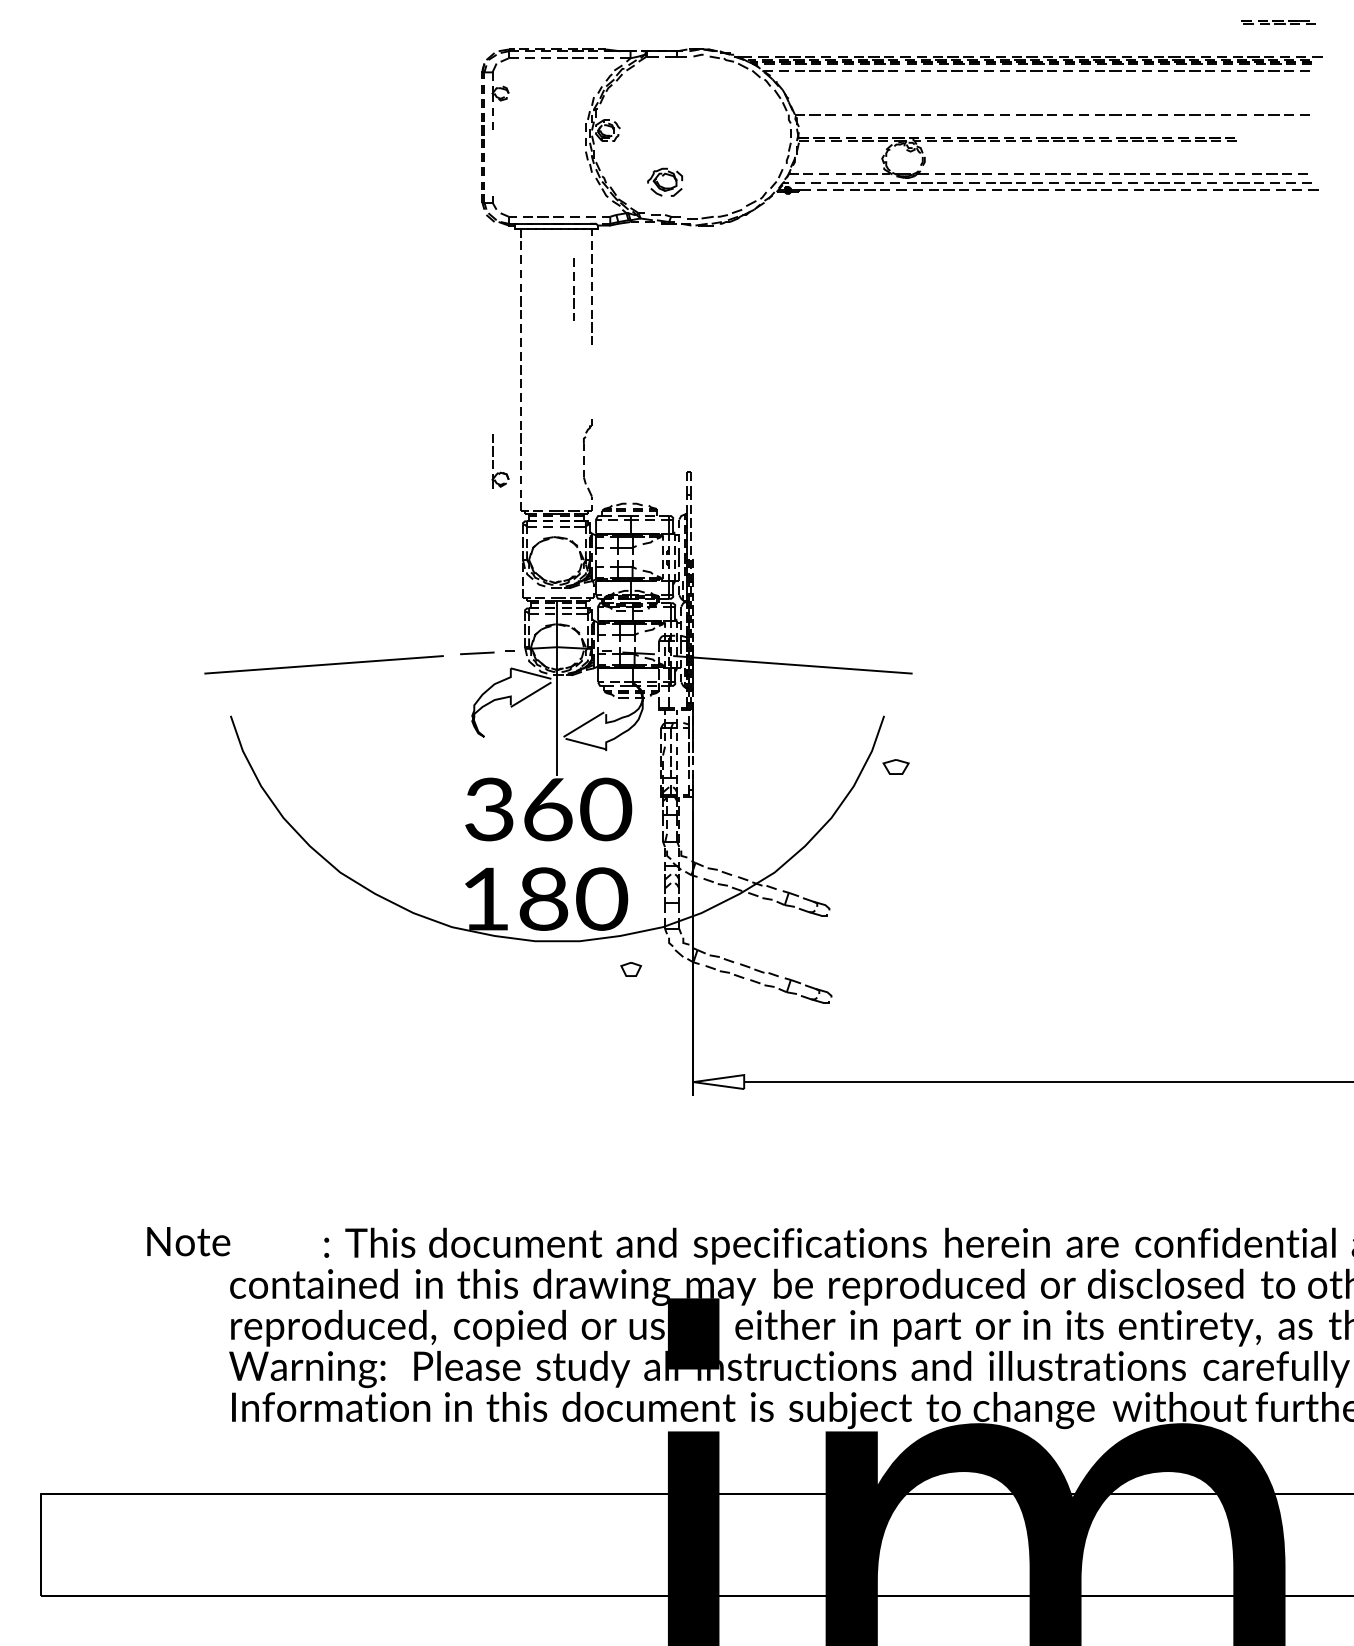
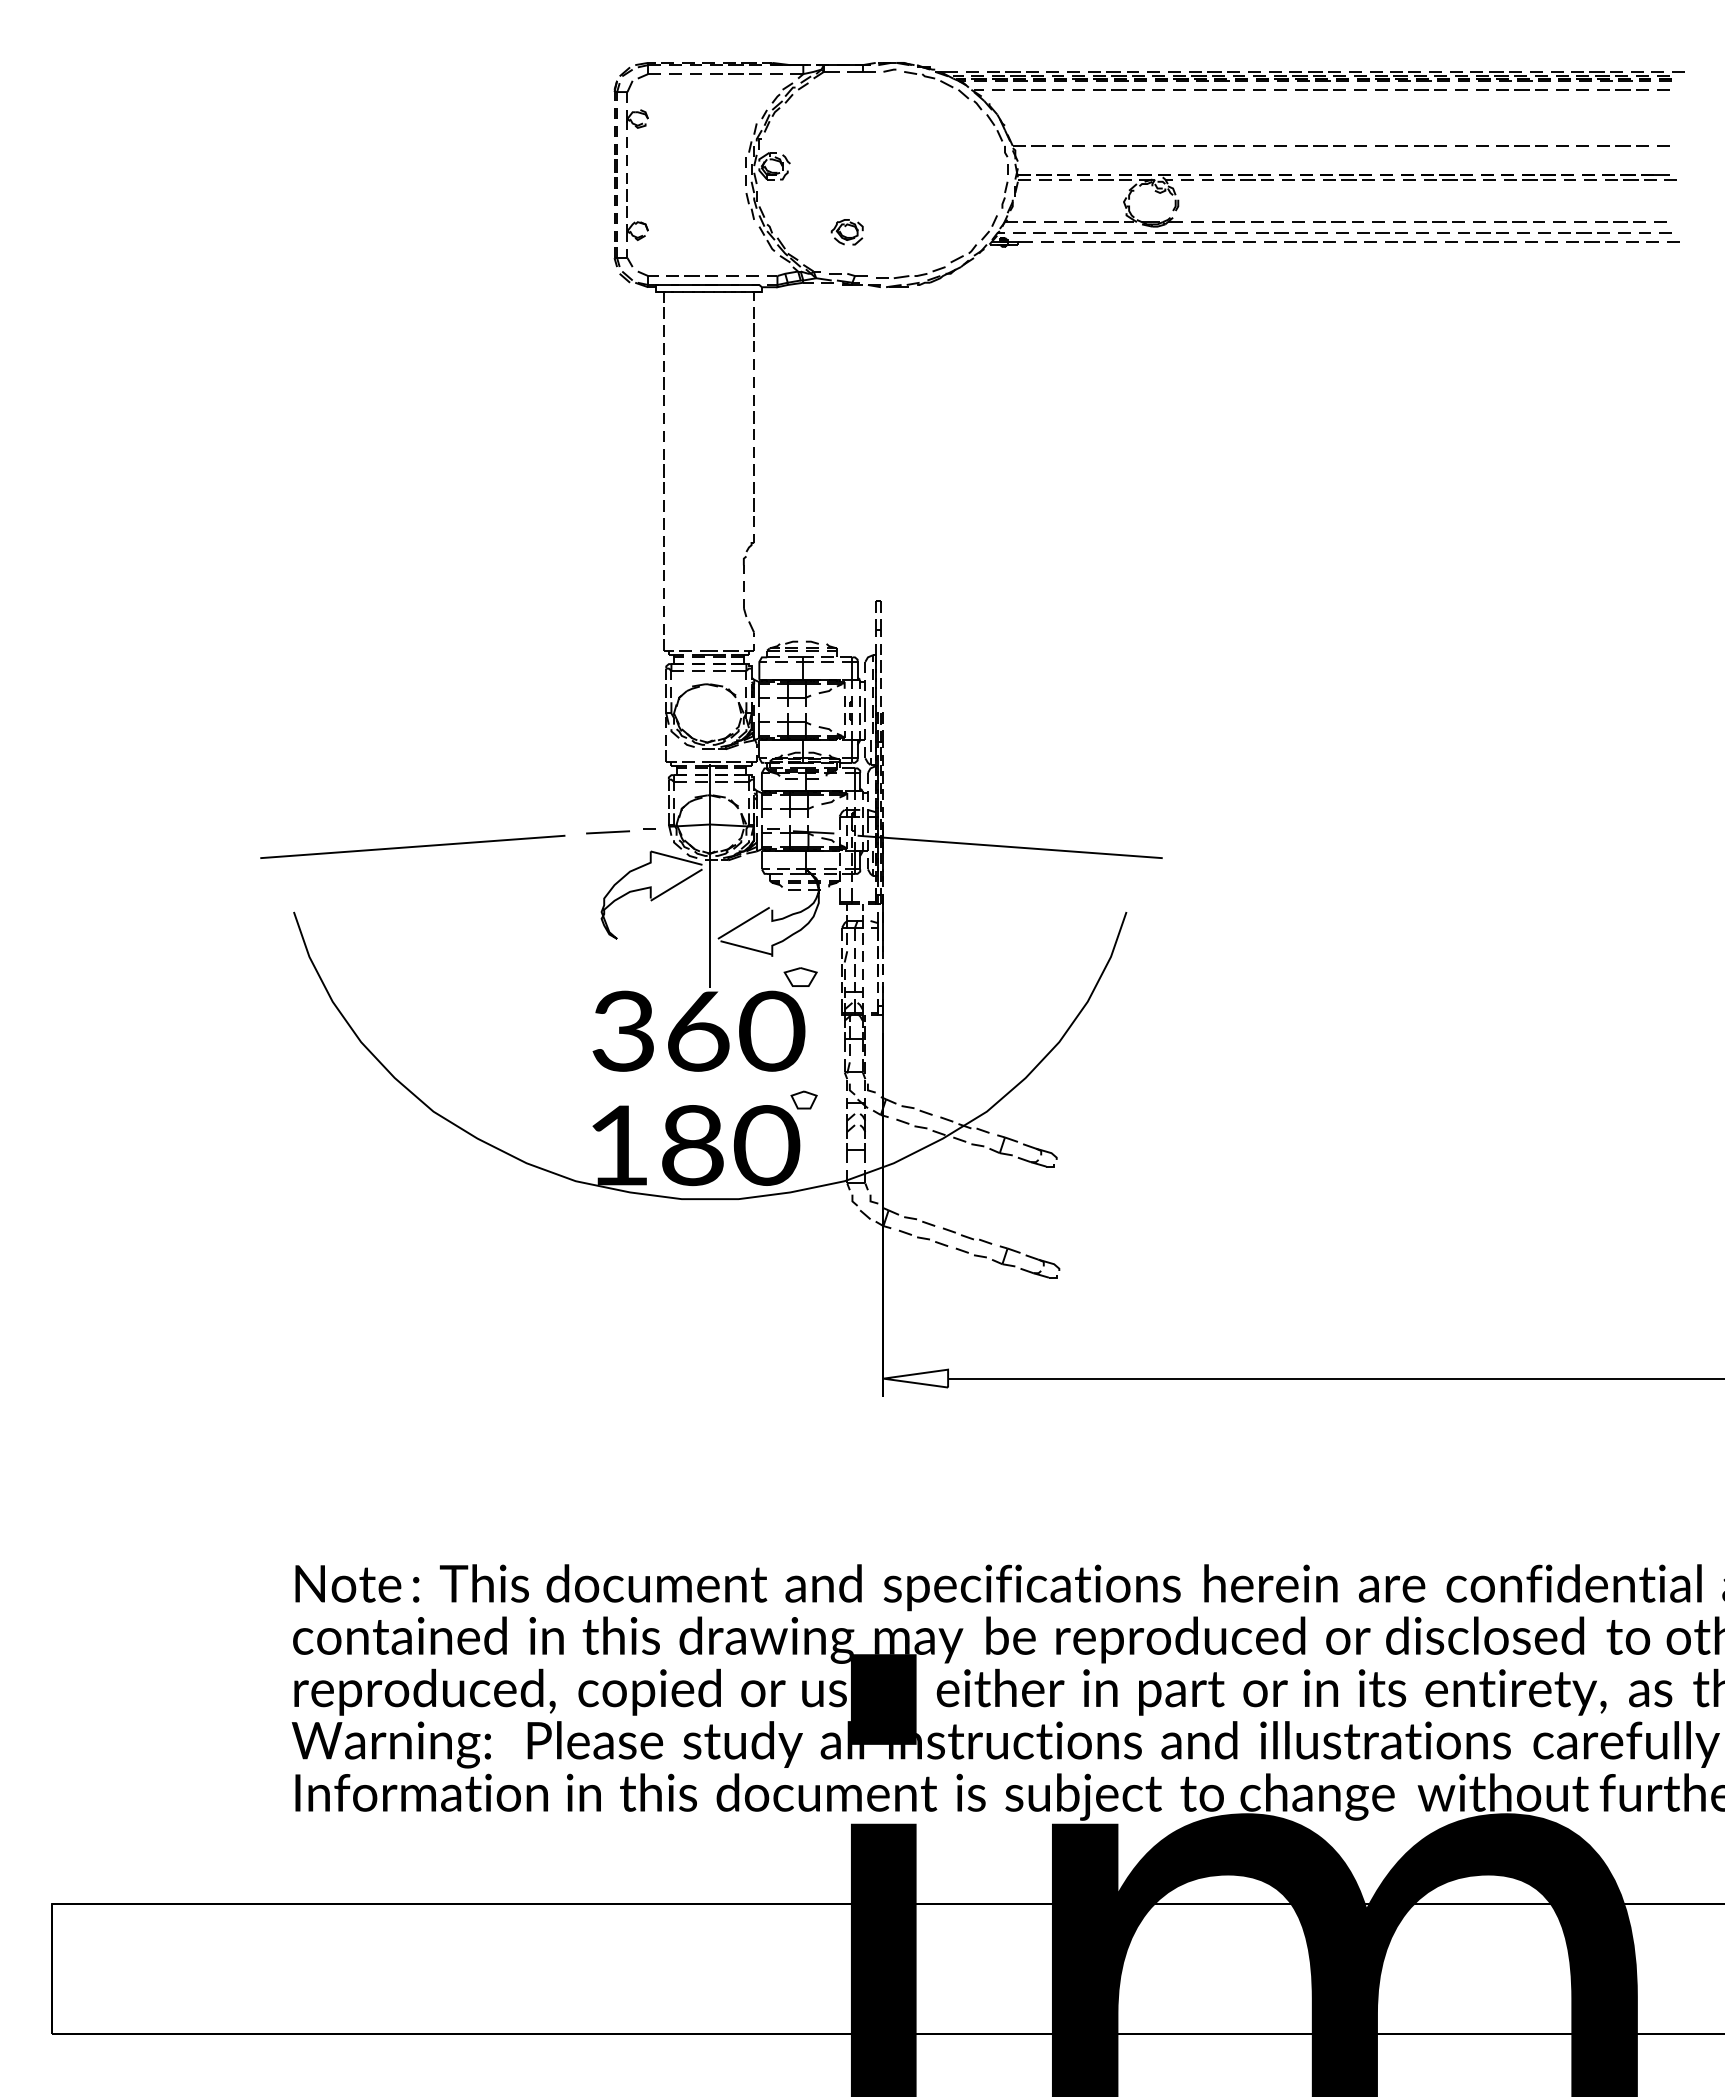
part: (1278, 22) -> (1629, 177), moved
part: (664, 182) -> (846, 232), size x0.71
line: (573, 289) -> (753, 486), moved
part: (492, 461) -> (627, 207), moved
part: (895, 766) -> (800, 976), moved
part: (630, 968) -> (803, 1099), moved
text: (188, 1241) -> (348, 1583), moved

